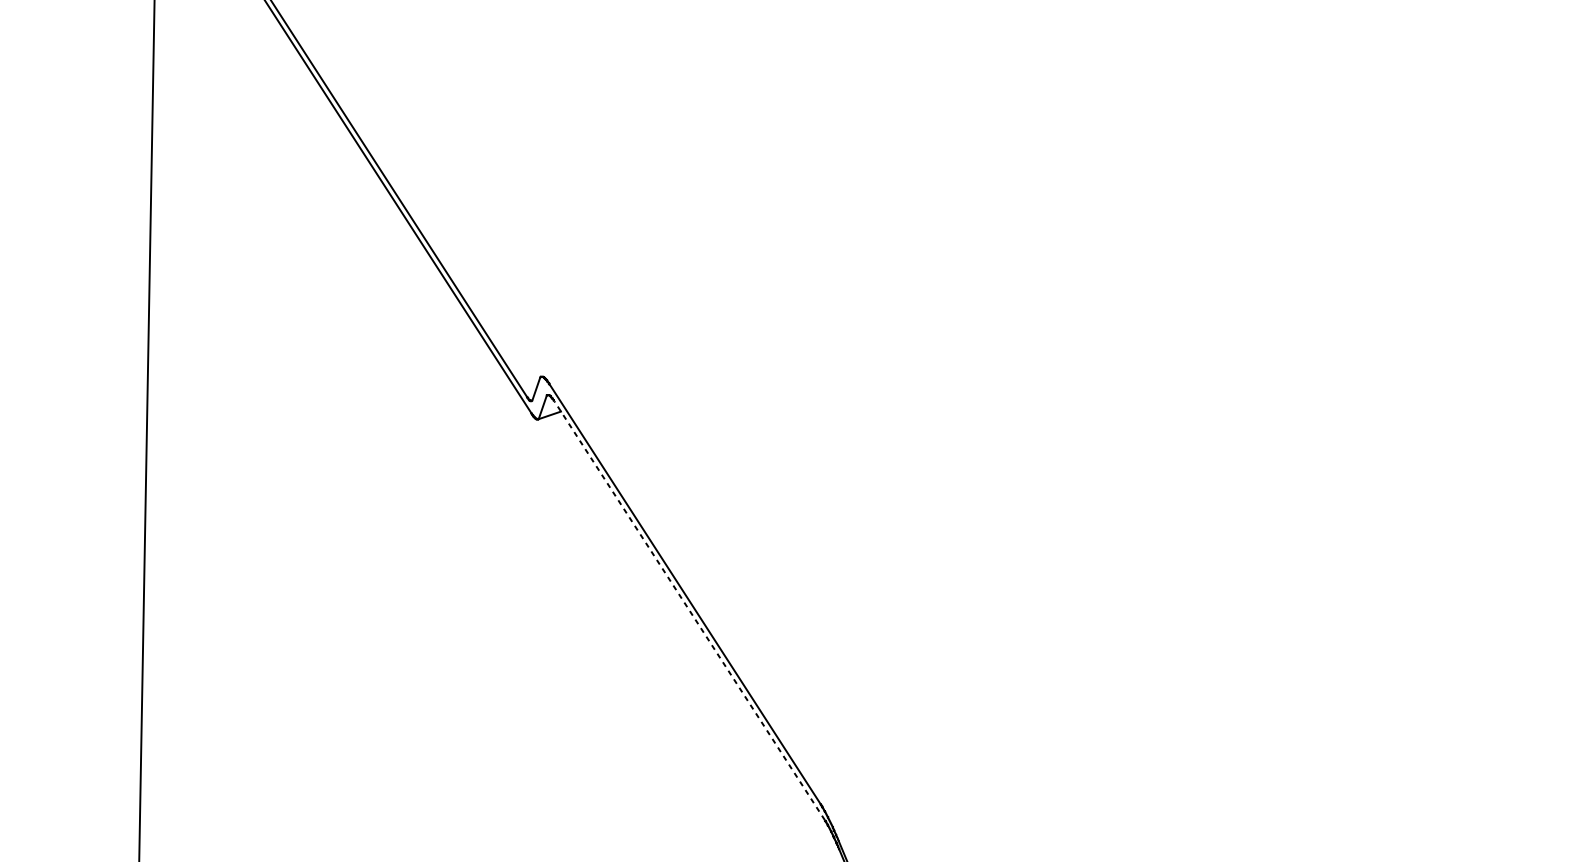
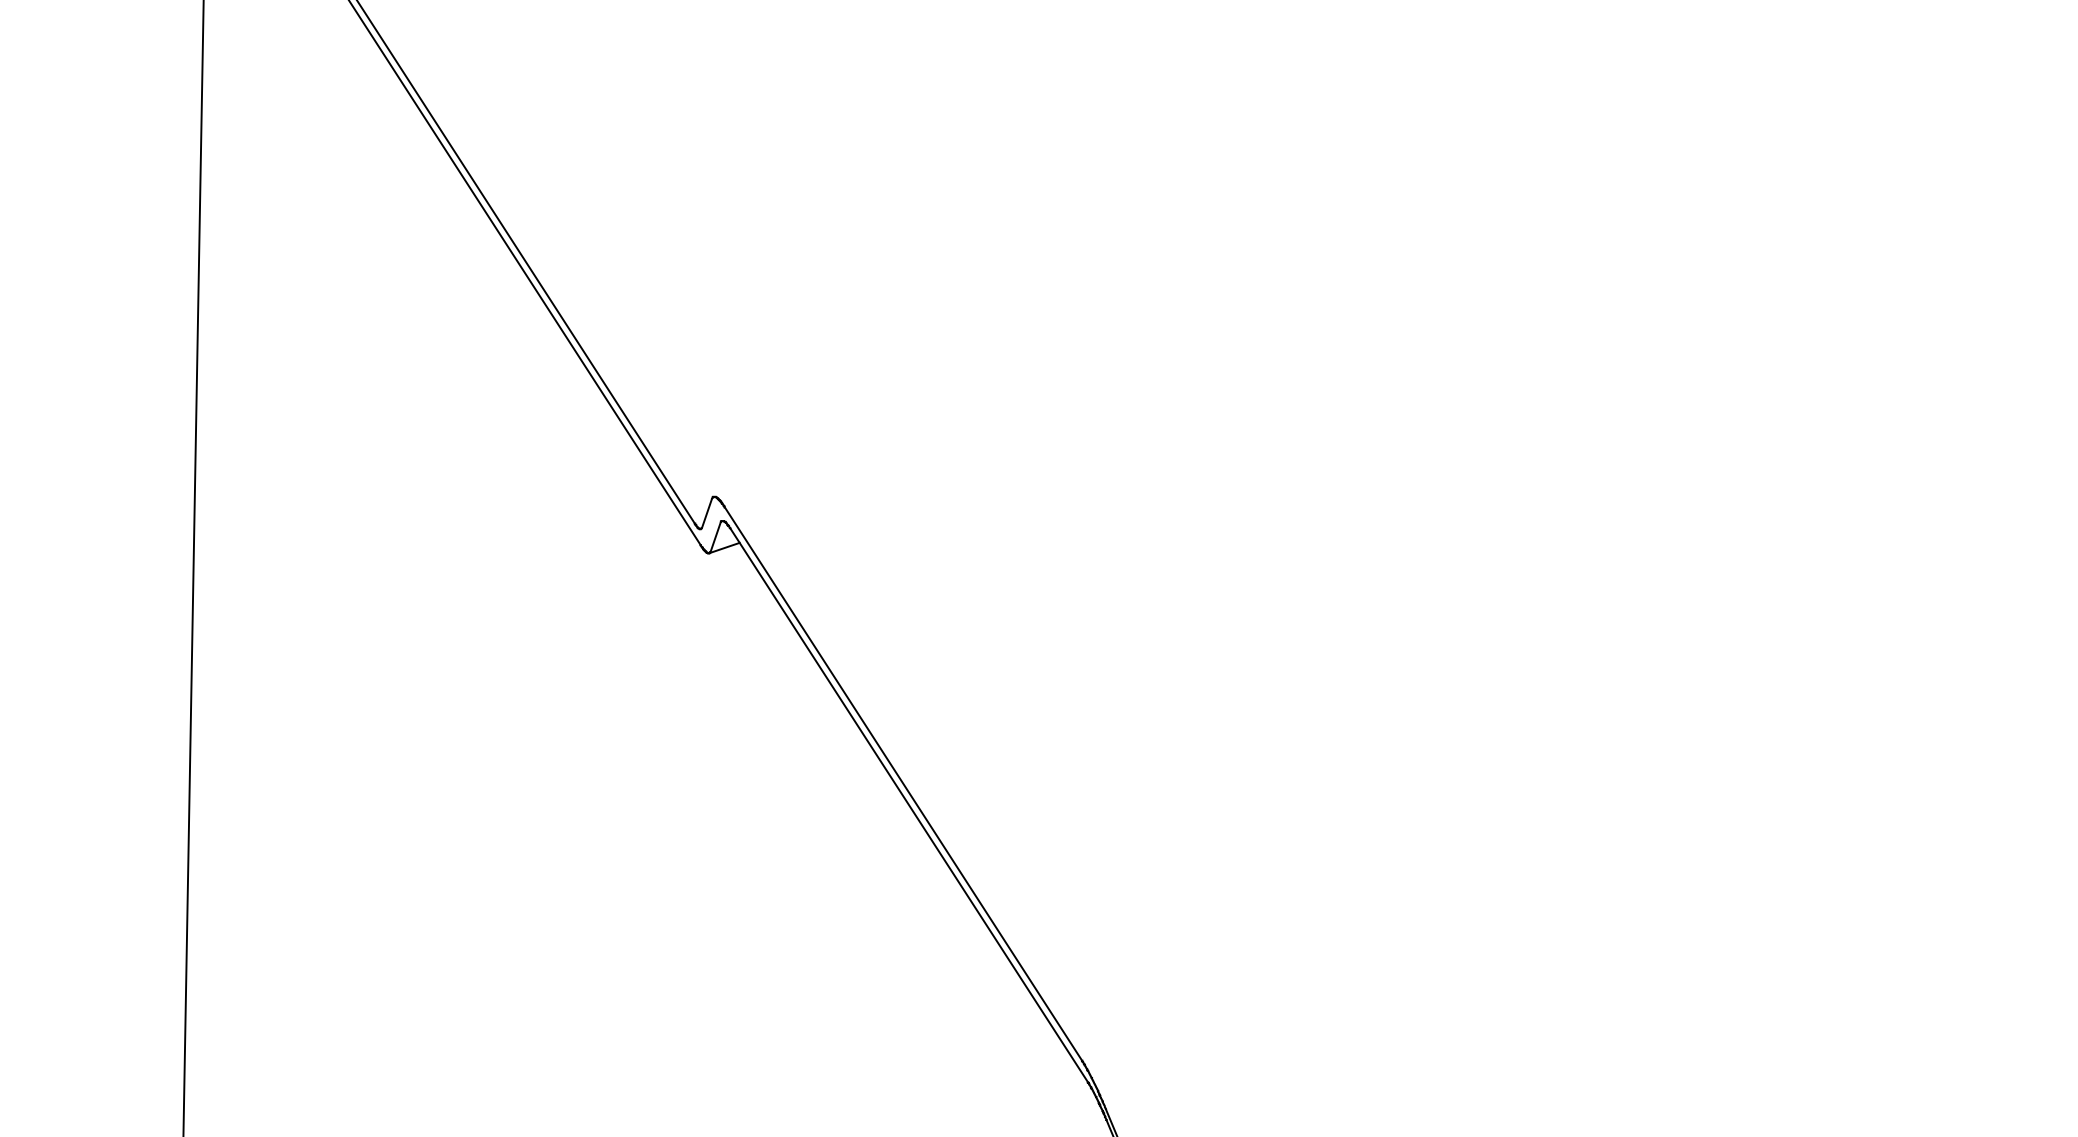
line: (689, 610) -> (909, 805), dashed -> solid

